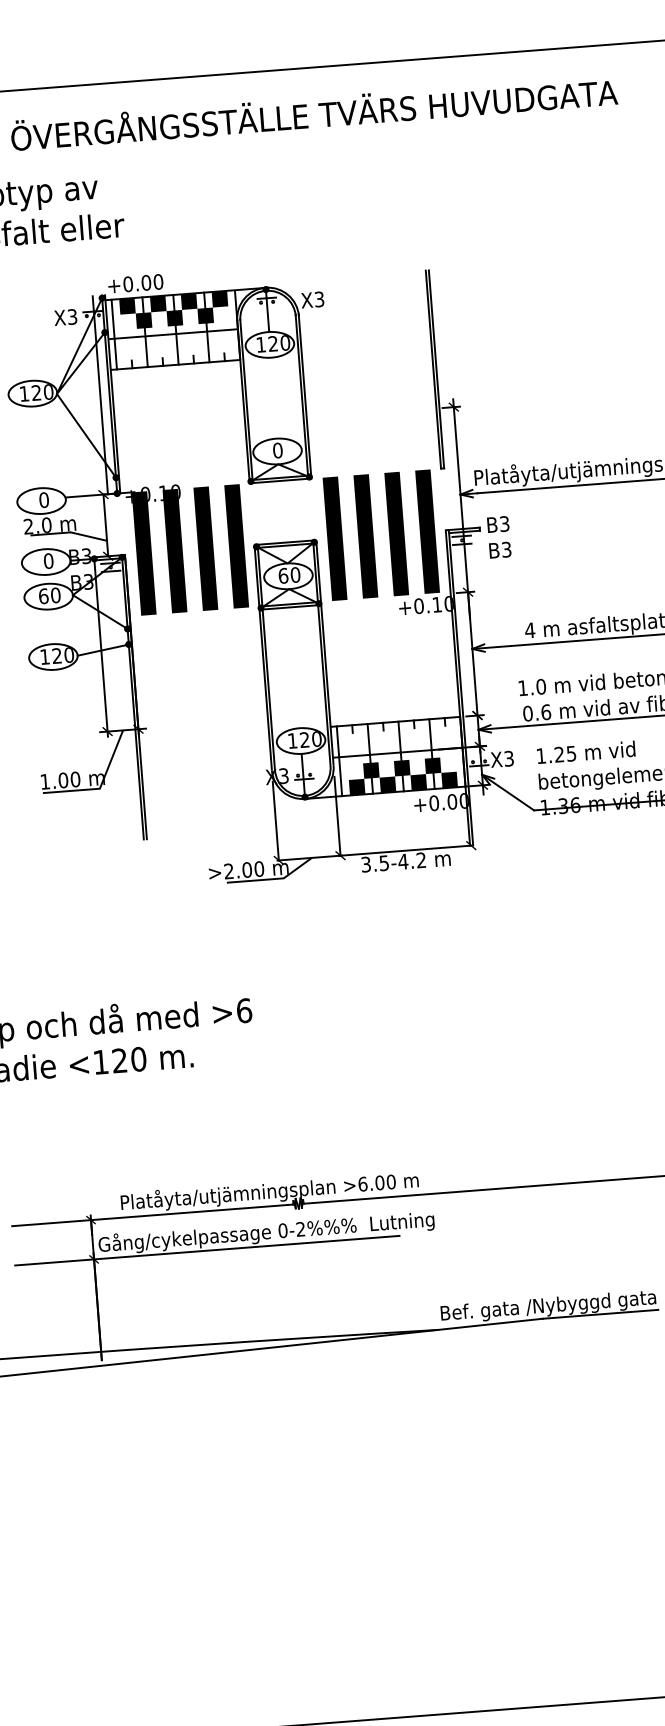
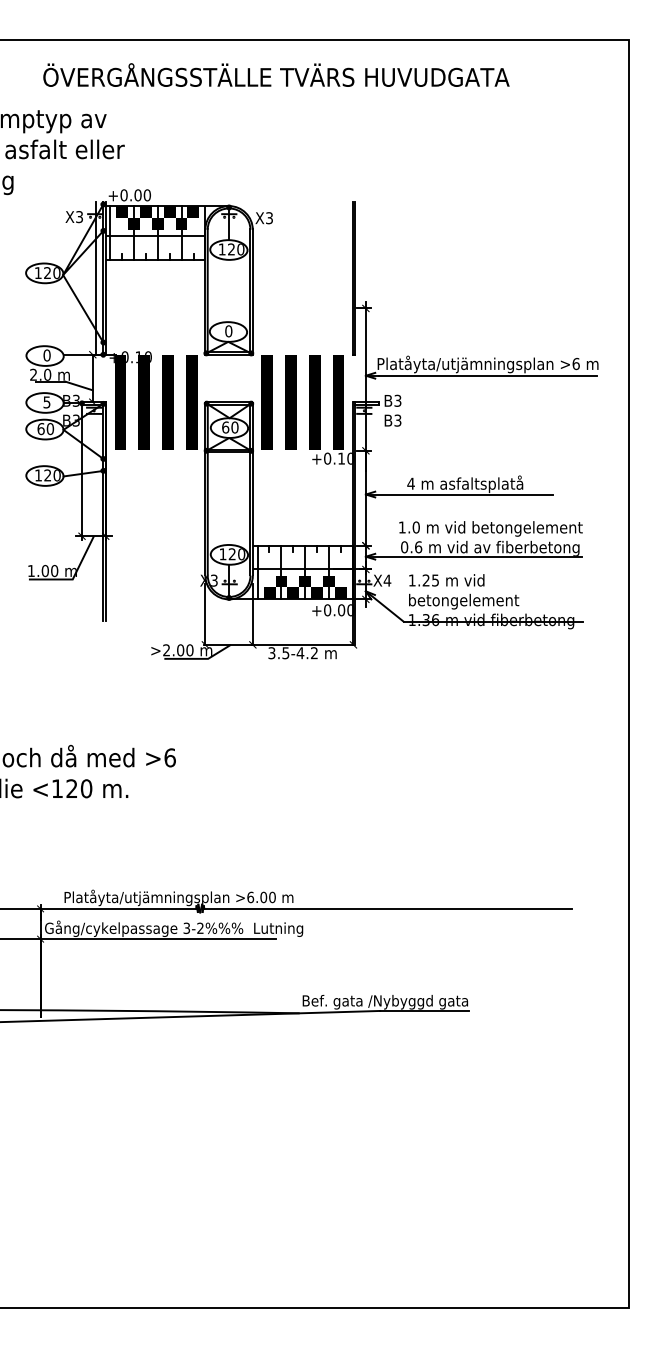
text: (48, 561) -> (46, 402), 0 -> 5
text: (509, 758) -> (387, 580), X3 -> X4
text: (282, 1229) -> (186, 927), 0-2%%% -> 3-2%%%

